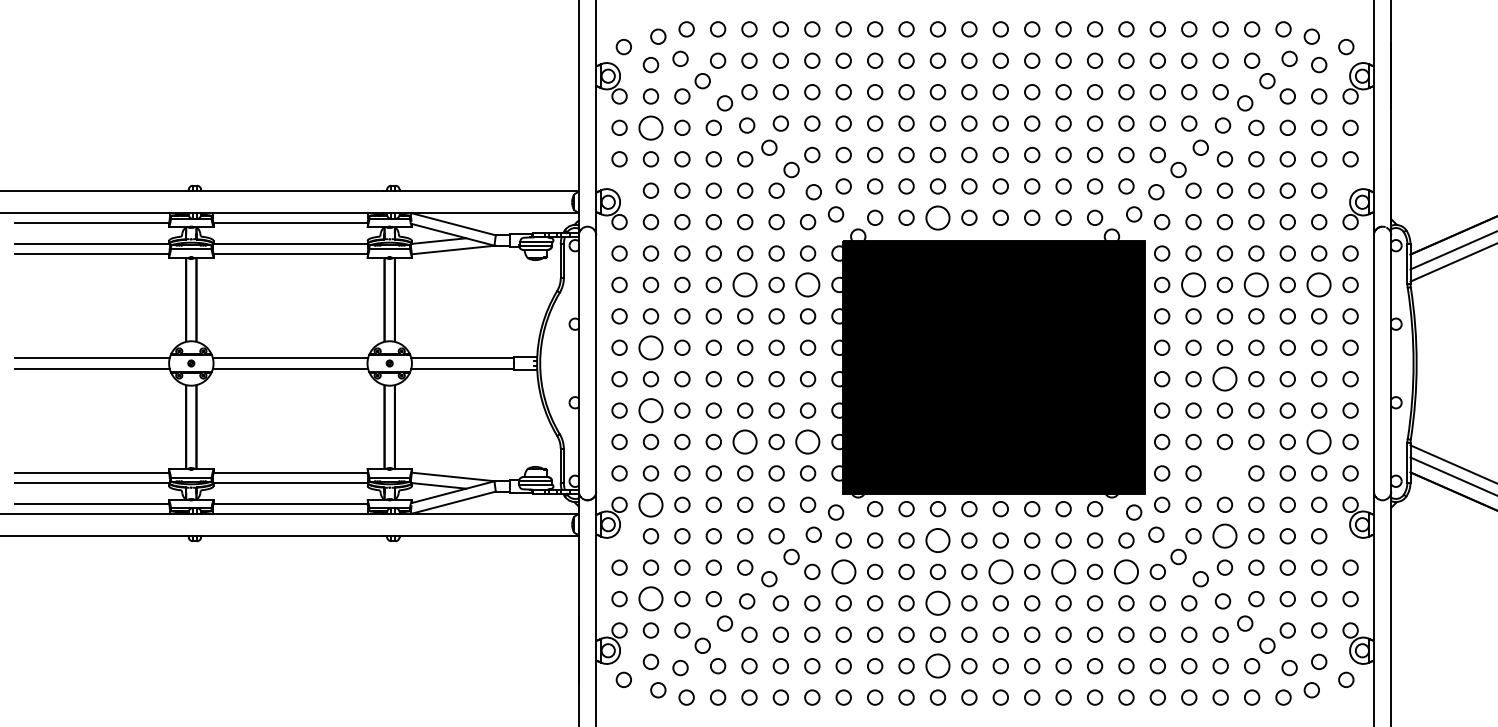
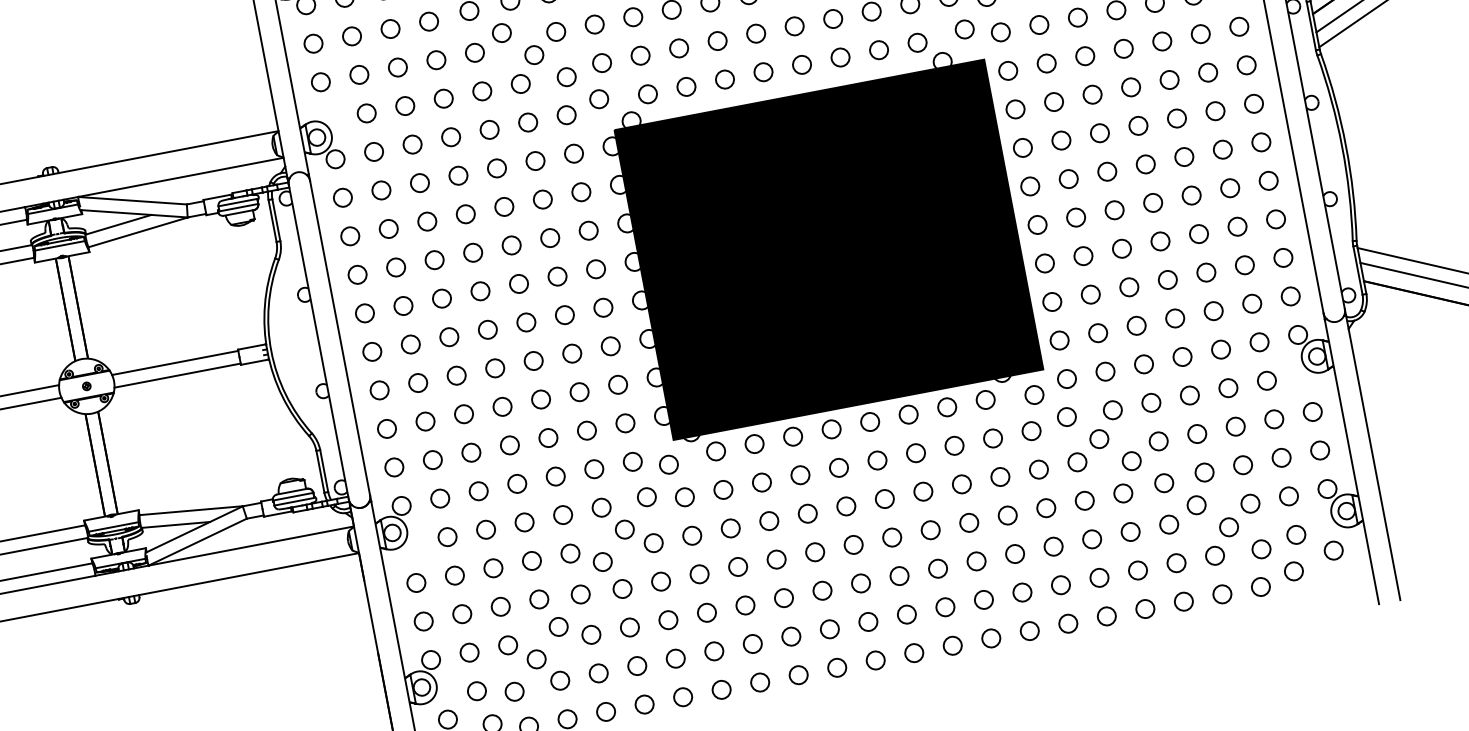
circle: (650, 127) -> (351, 36), size x0.62
circle: (937, 217) -> (724, 79), size x0.62
circle: (745, 284) -> (504, 206), size x0.62
circle: (808, 284) -> (581, 191), size x0.62
circle: (1193, 284) -> (1053, 101), size x0.62
circle: (1256, 284) -> (1131, 86), size x0.62
circle: (1319, 284) -> (1208, 72), size x0.62
circle: (650, 347) -> (402, 305), size x0.62
circle: (1224, 379) -> (1114, 210), size x0.62
circle: (650, 410) -> (417, 383), size x0.62
circle: (745, 441) -> (541, 398), size x0.62
circle: (808, 441) -> (618, 384), size x0.62
circle: (1319, 441) -> (1245, 264), size x0.62
circle: (1224, 473) -> (1136, 326), added
circle: (650, 504) -> (439, 498), size x0.62
circle: (1224, 536) -> (1150, 403), size x0.62
circle: (937, 540) -> (799, 475), size x0.62
circle: (843, 571) -> (691, 535), size x0.62
circle: (1000, 571) -> (884, 498), size x0.62
circle: (1063, 571) -> (961, 483), size x0.62
circle: (1126, 571) -> (1038, 469), size x0.62
circle: (650, 599) -> (461, 614), size x0.62
circle: (937, 603) -> (814, 552), size x0.62
circle: (937, 666) -> (829, 629), size x0.62

